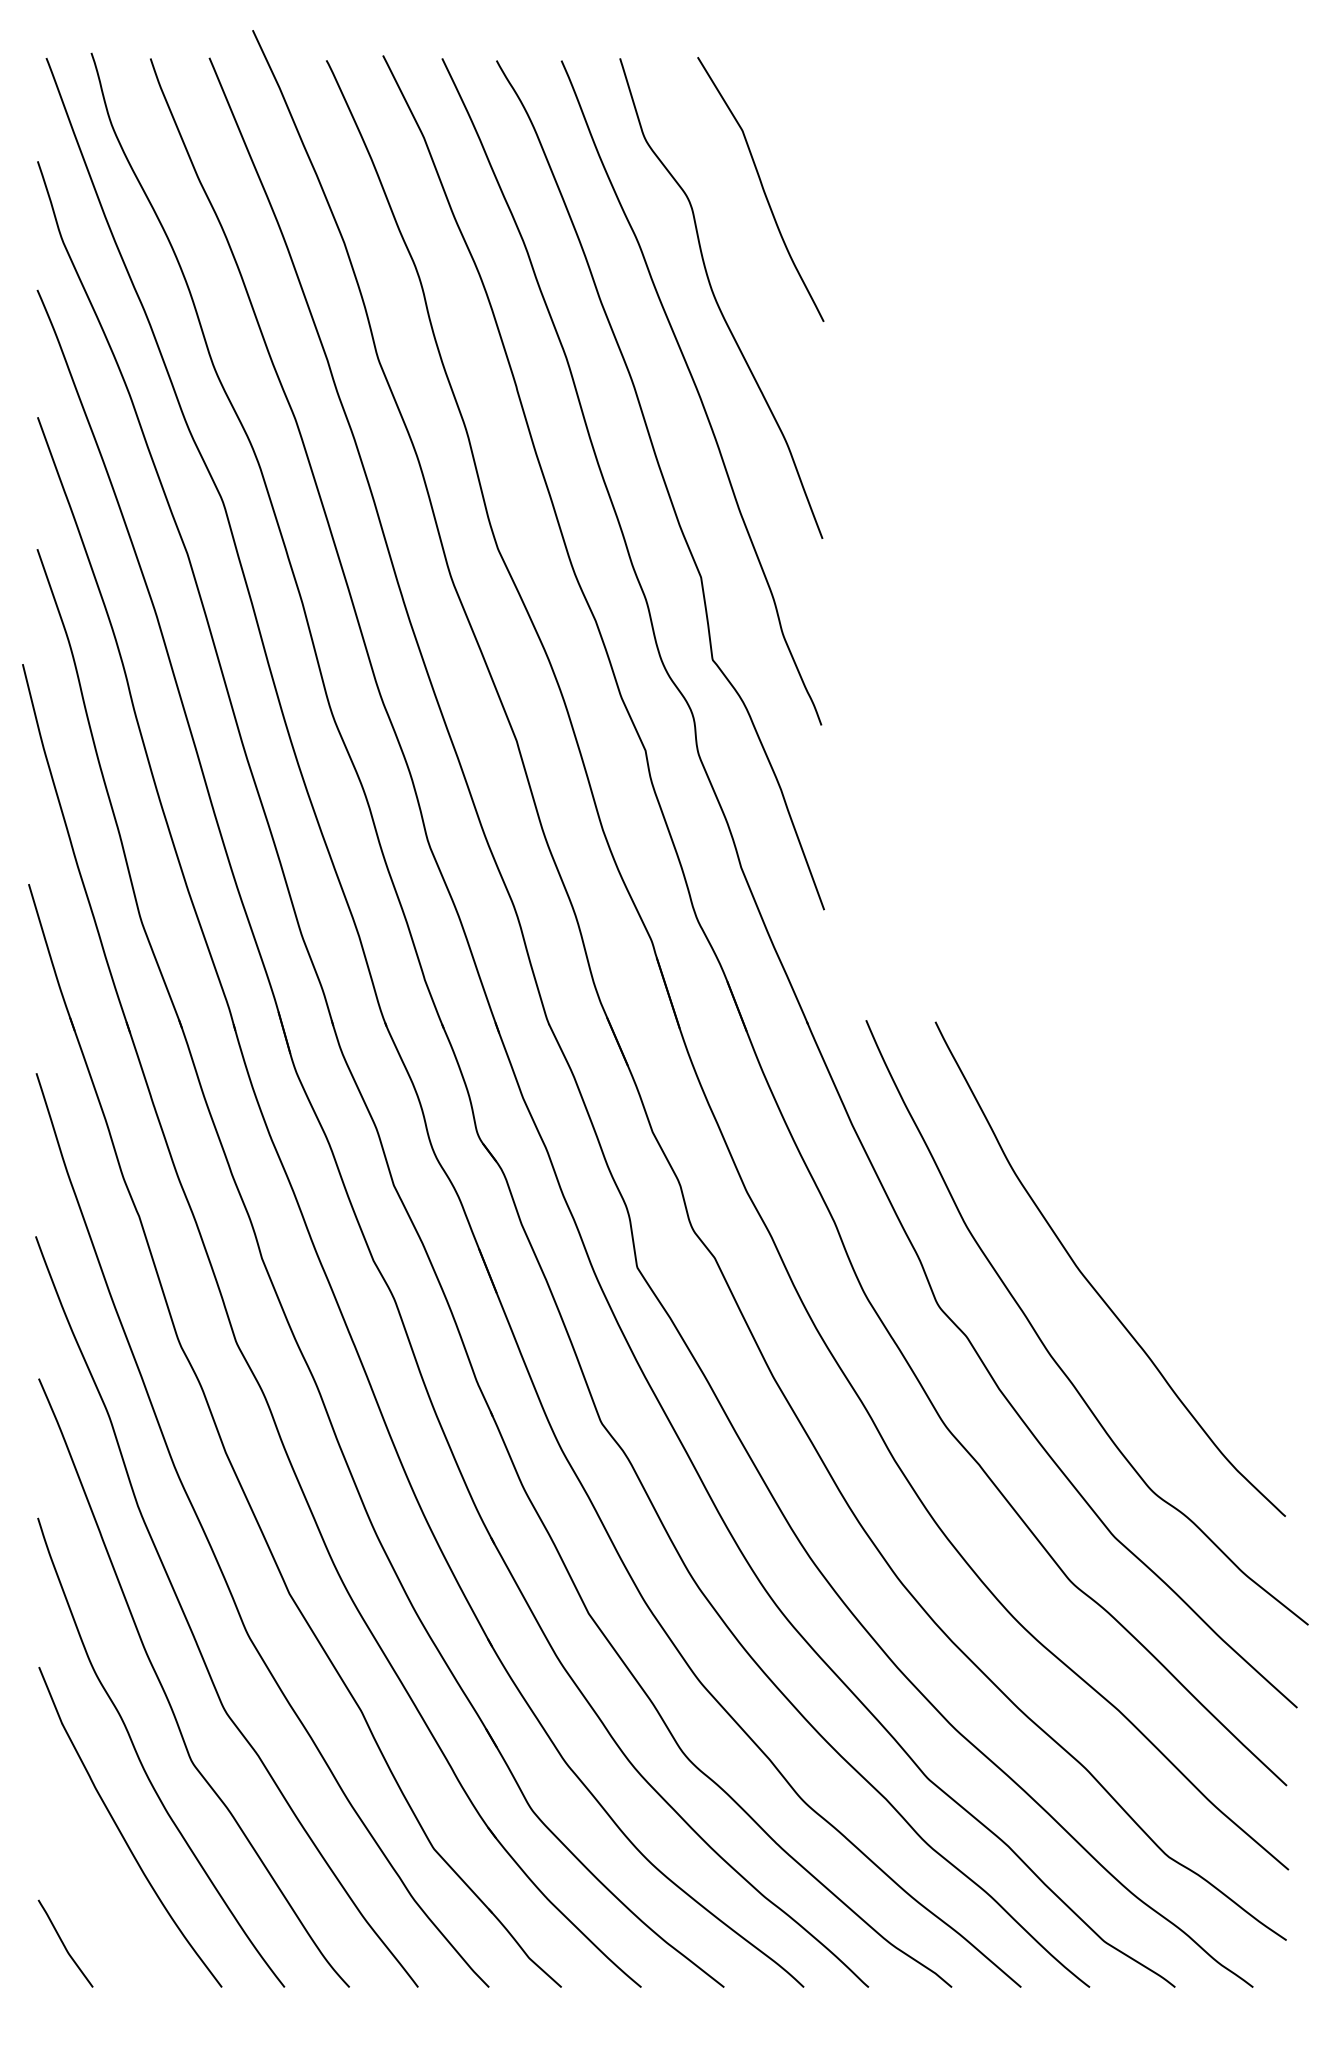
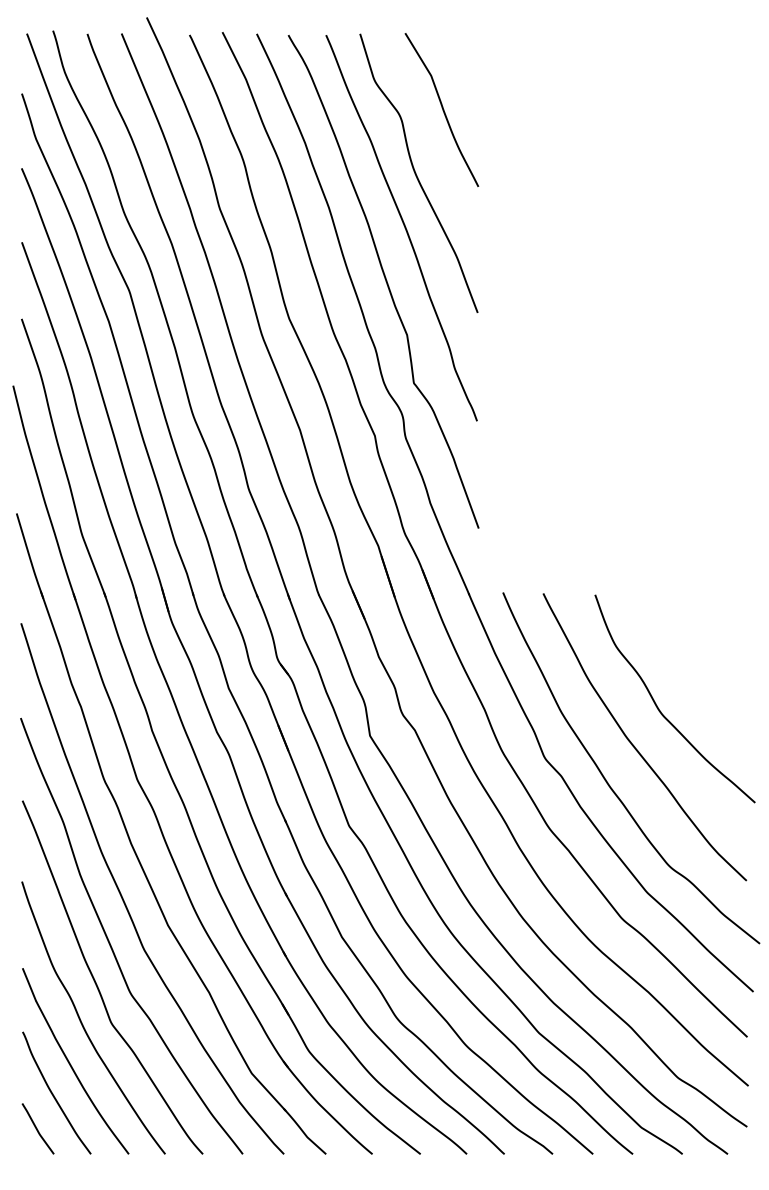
curve: (1135, 1219) -> (659, 708), added
curve: (92, 1882) -> (53, 1093), added

